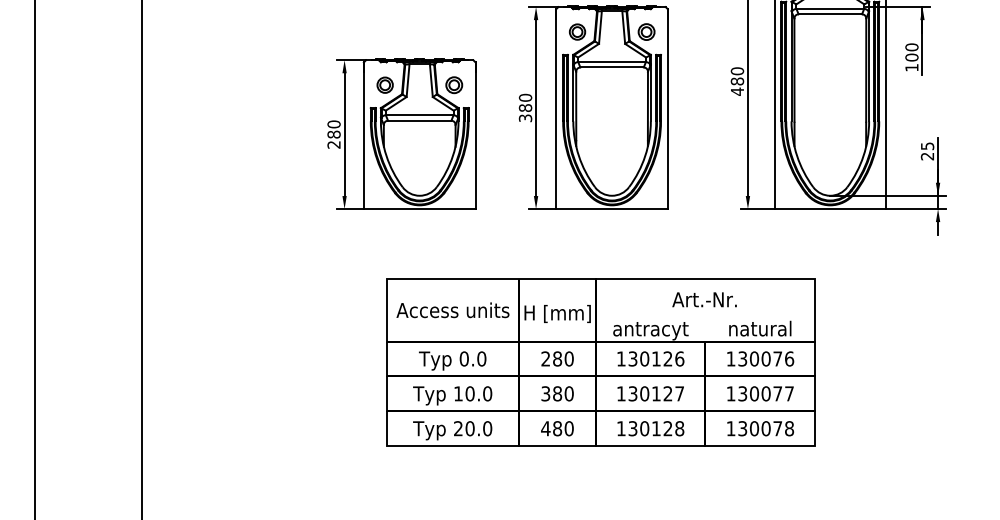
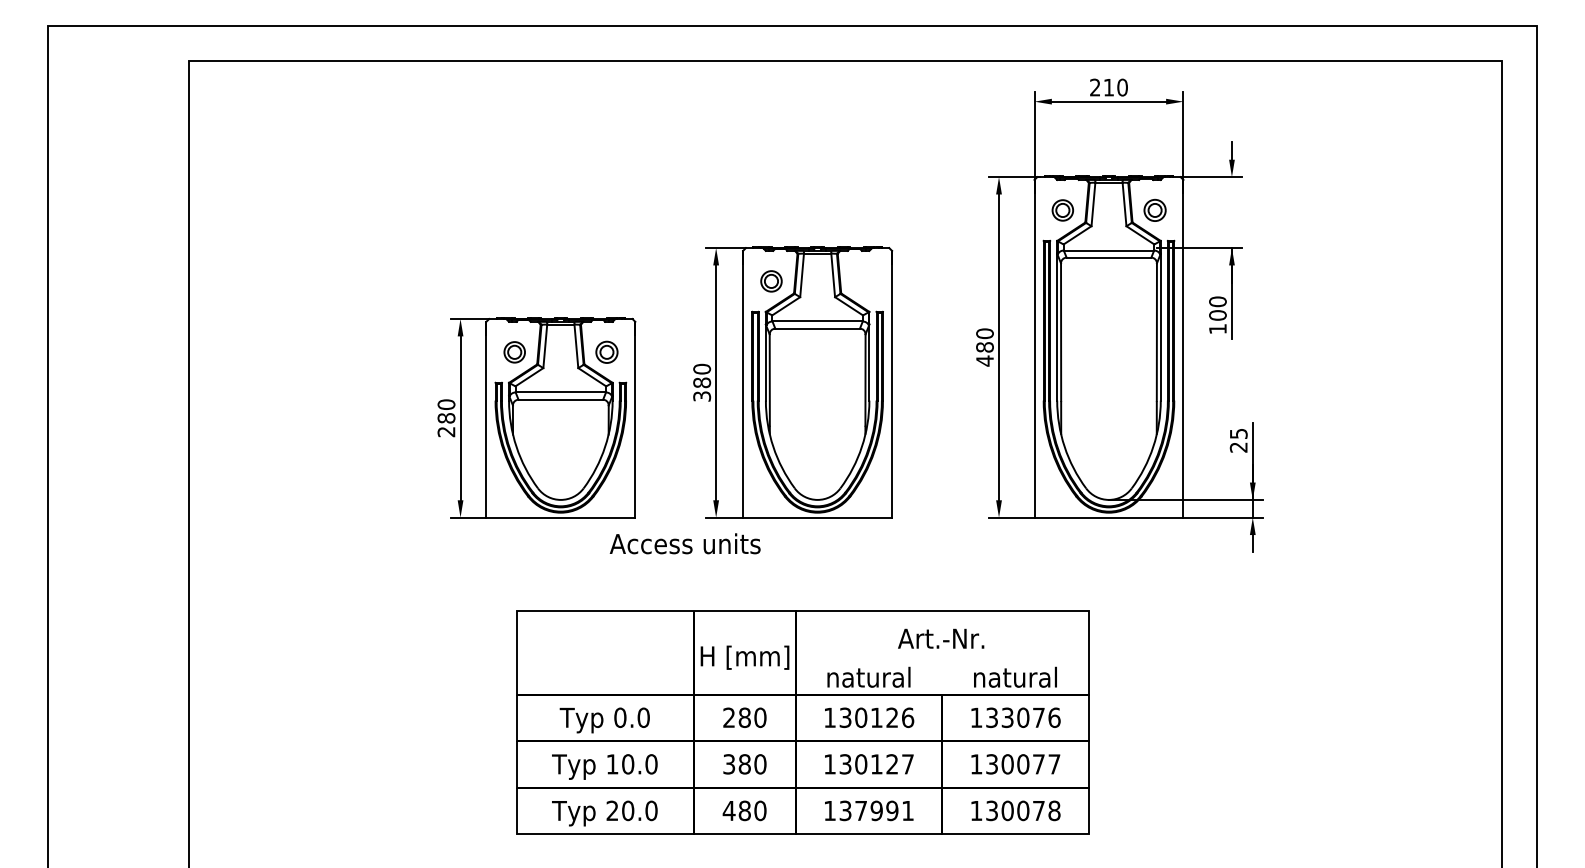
part: (646, 31) -> (863, 280), removed
text: (452, 310) -> (684, 543), moved
text: (650, 330) -> (869, 679), antracyt -> natural
text: (754, 358) -> (1007, 717), 130076 -> 133076
text: (662, 428) -> (884, 810), 130128 -> 137991

